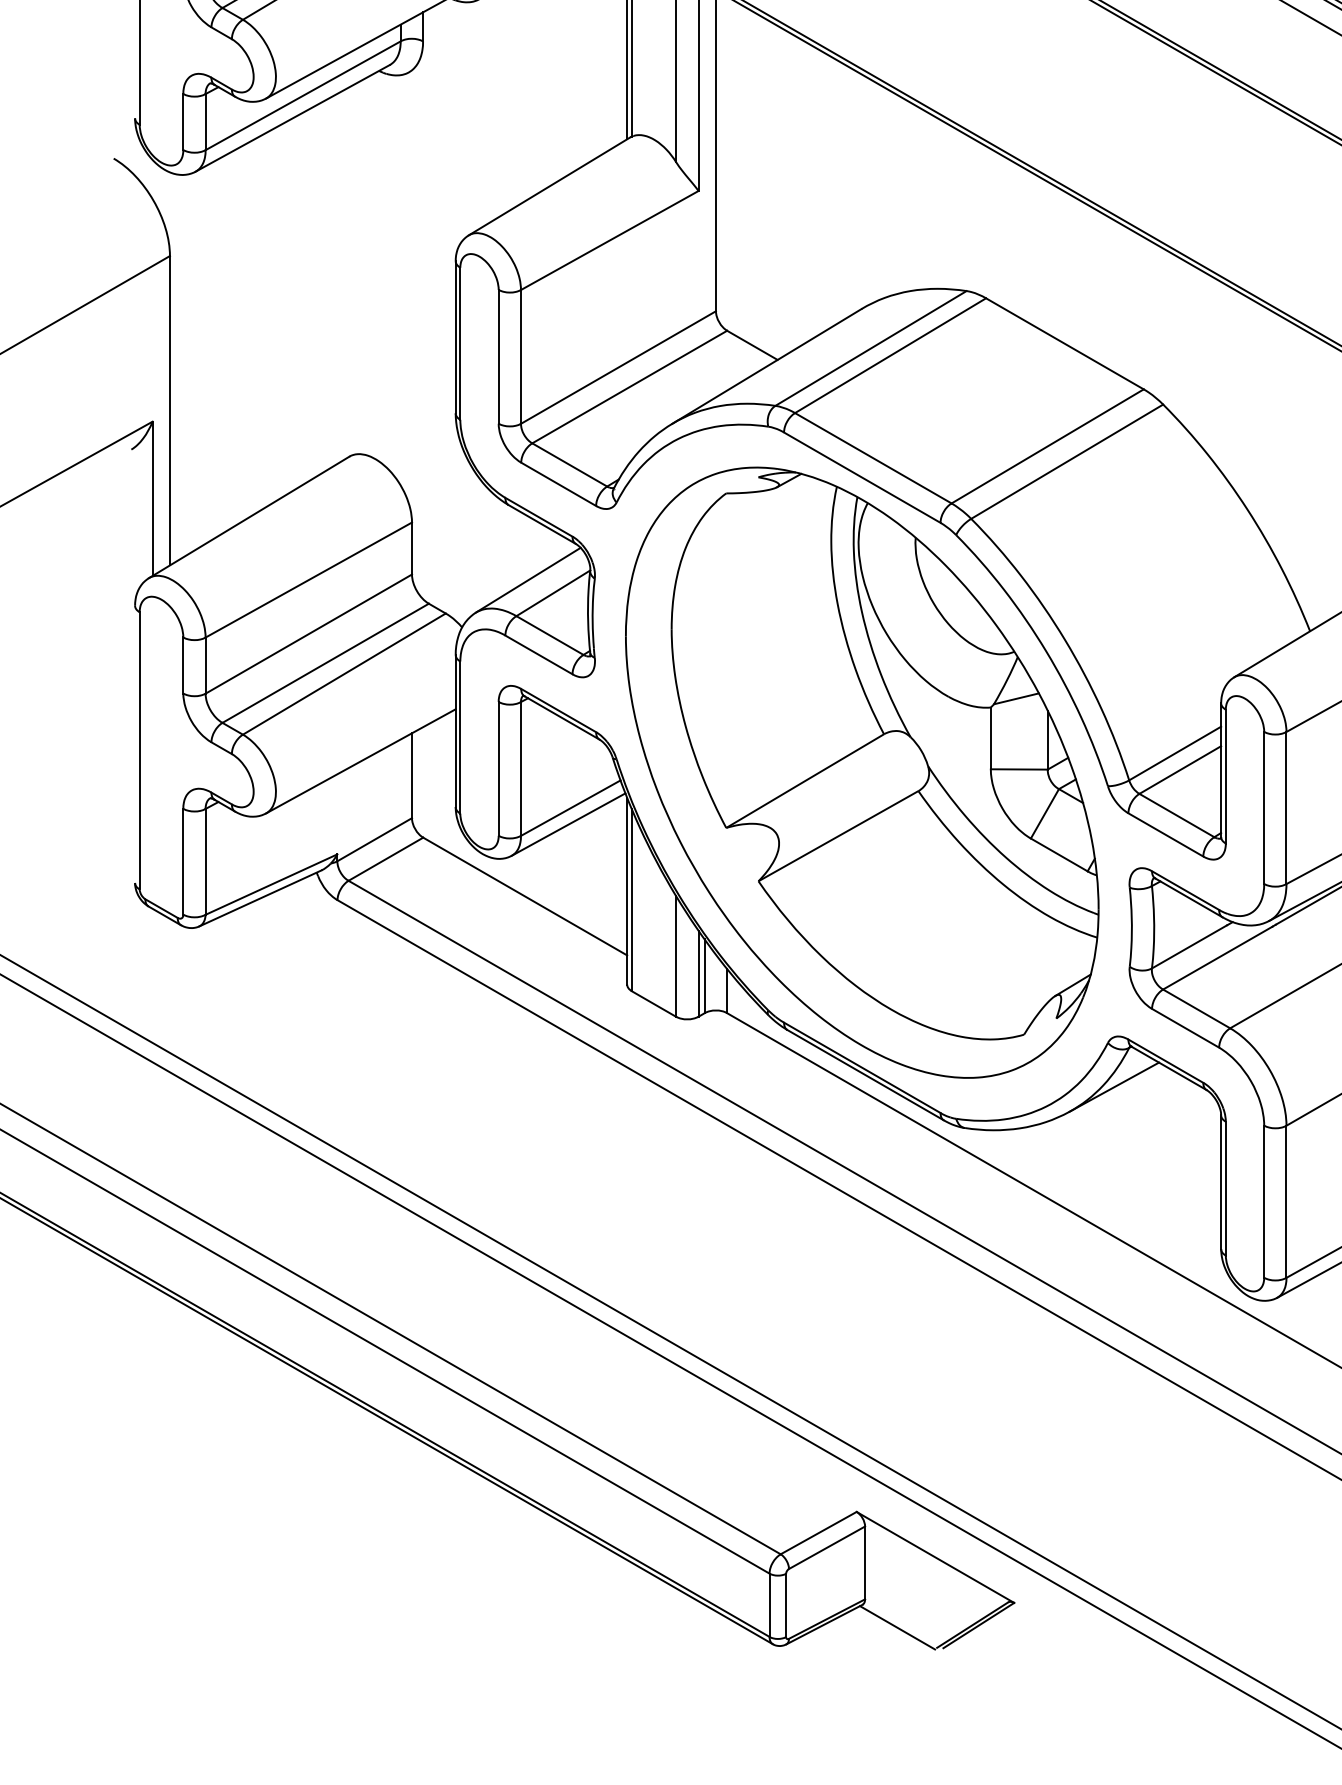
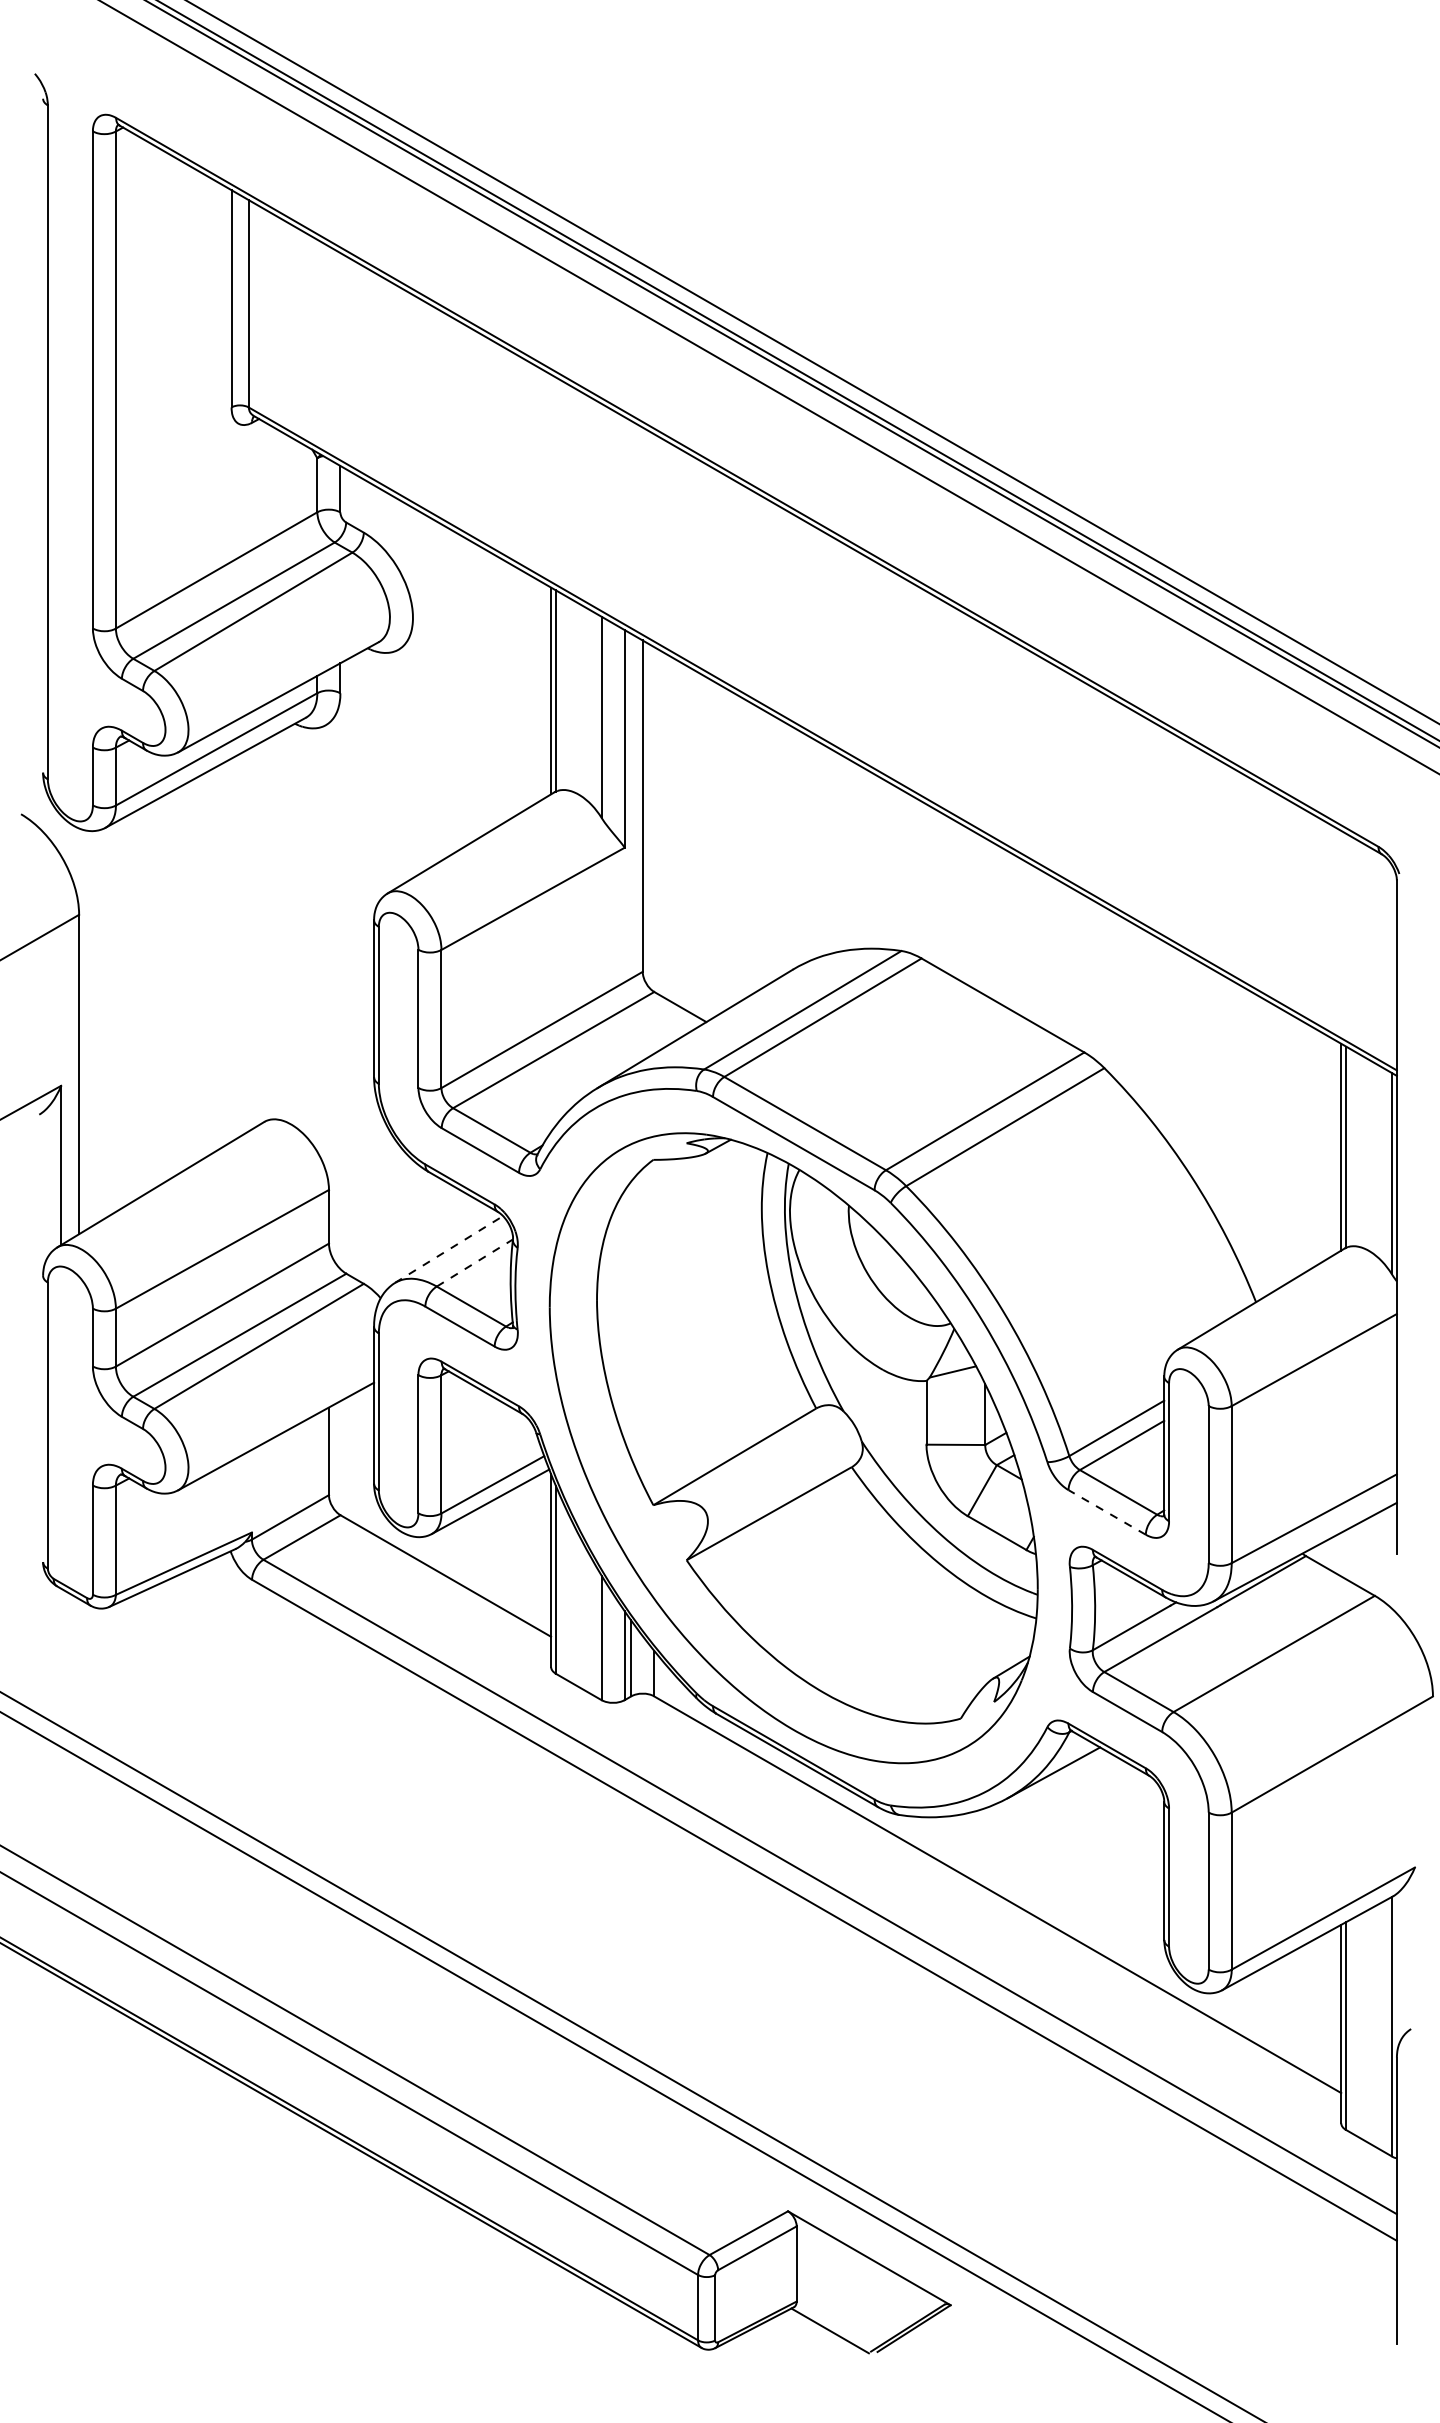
line: (527, 580) -> (448, 1249), solid -> dashed
line: (552, 593) -> (474, 1263), solid -> dashed
line: (1166, 834) -> (1107, 1512), solid -> dashed

